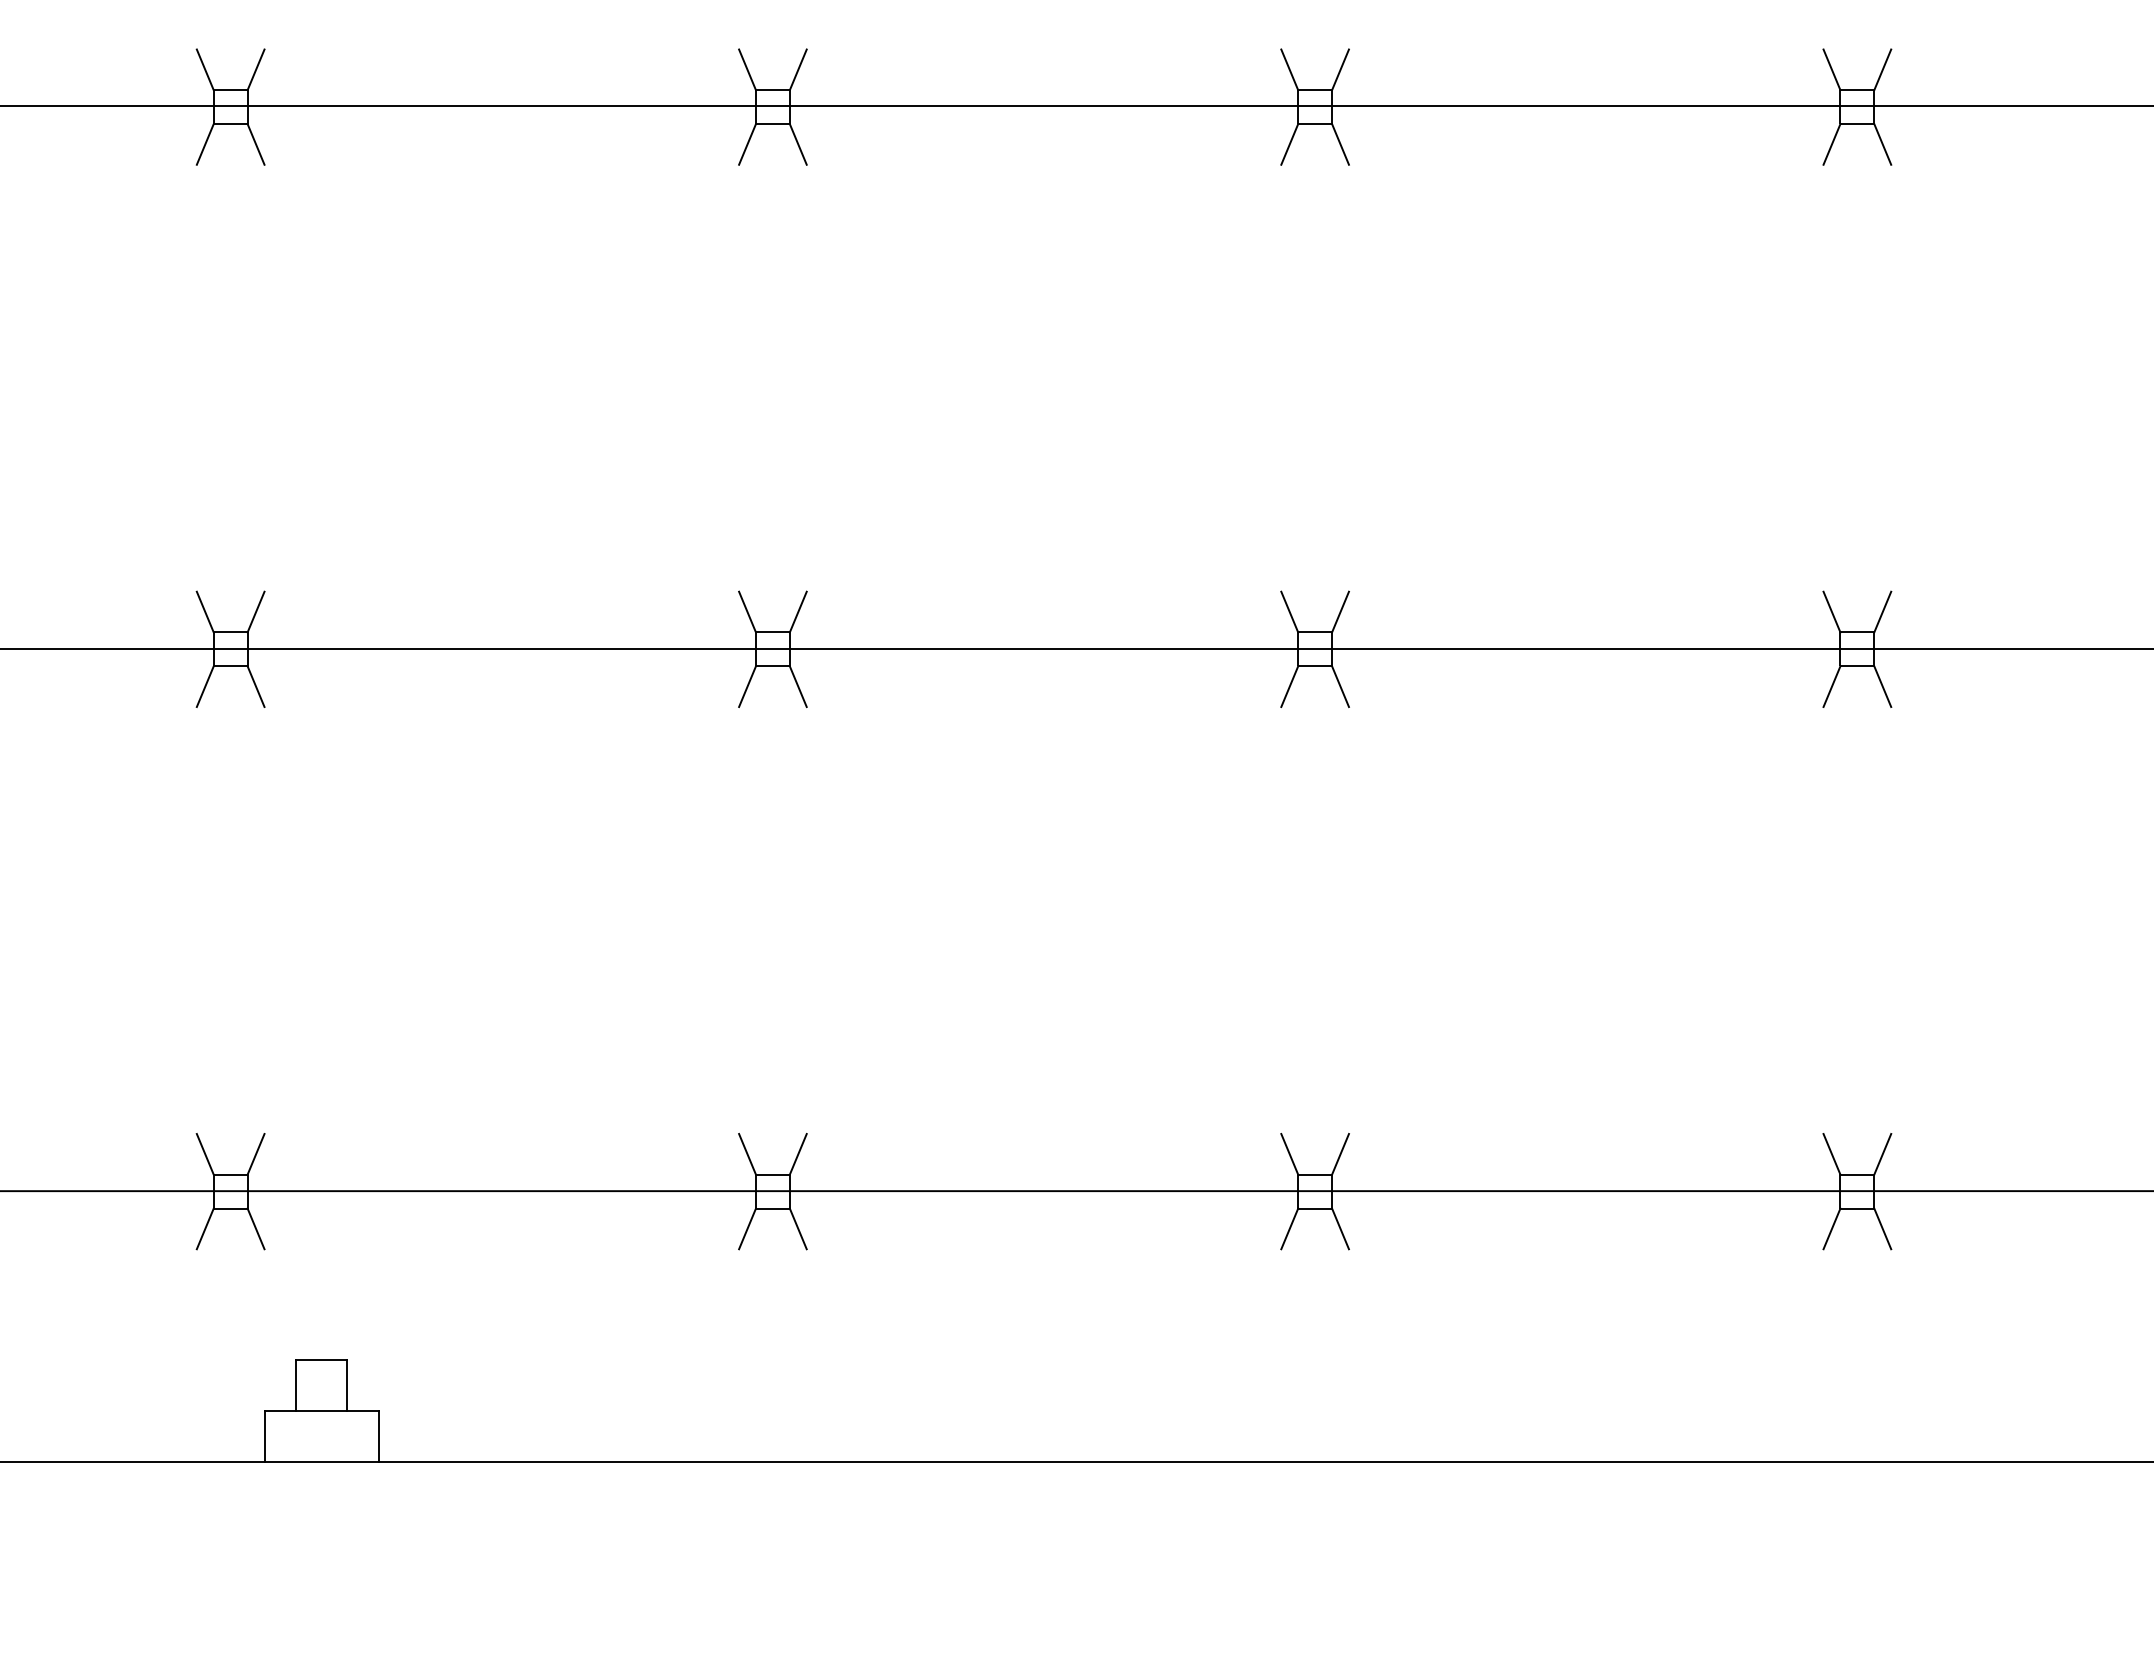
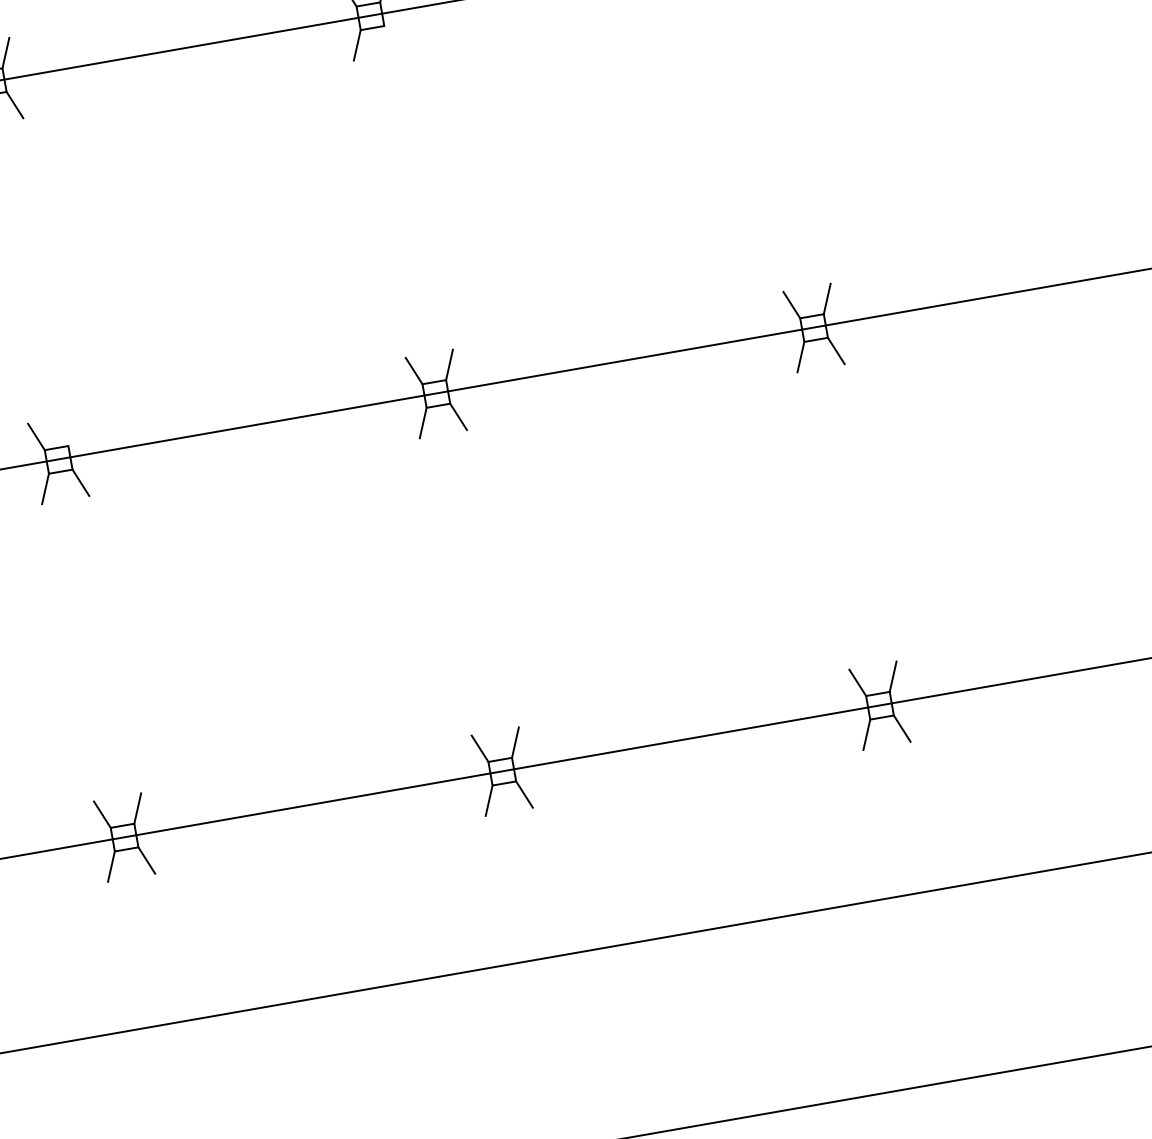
line: (1340, 144) -> (392, 39), removed
line: (797, 611) -> (71, 430), removed

